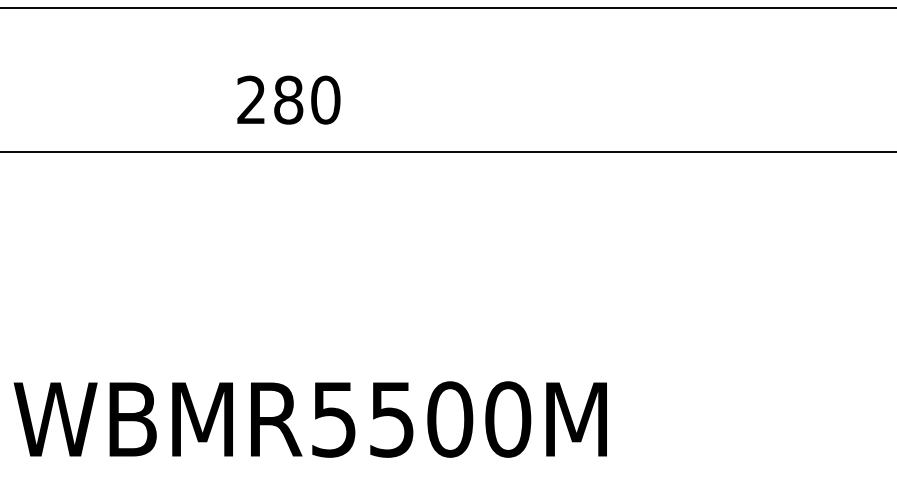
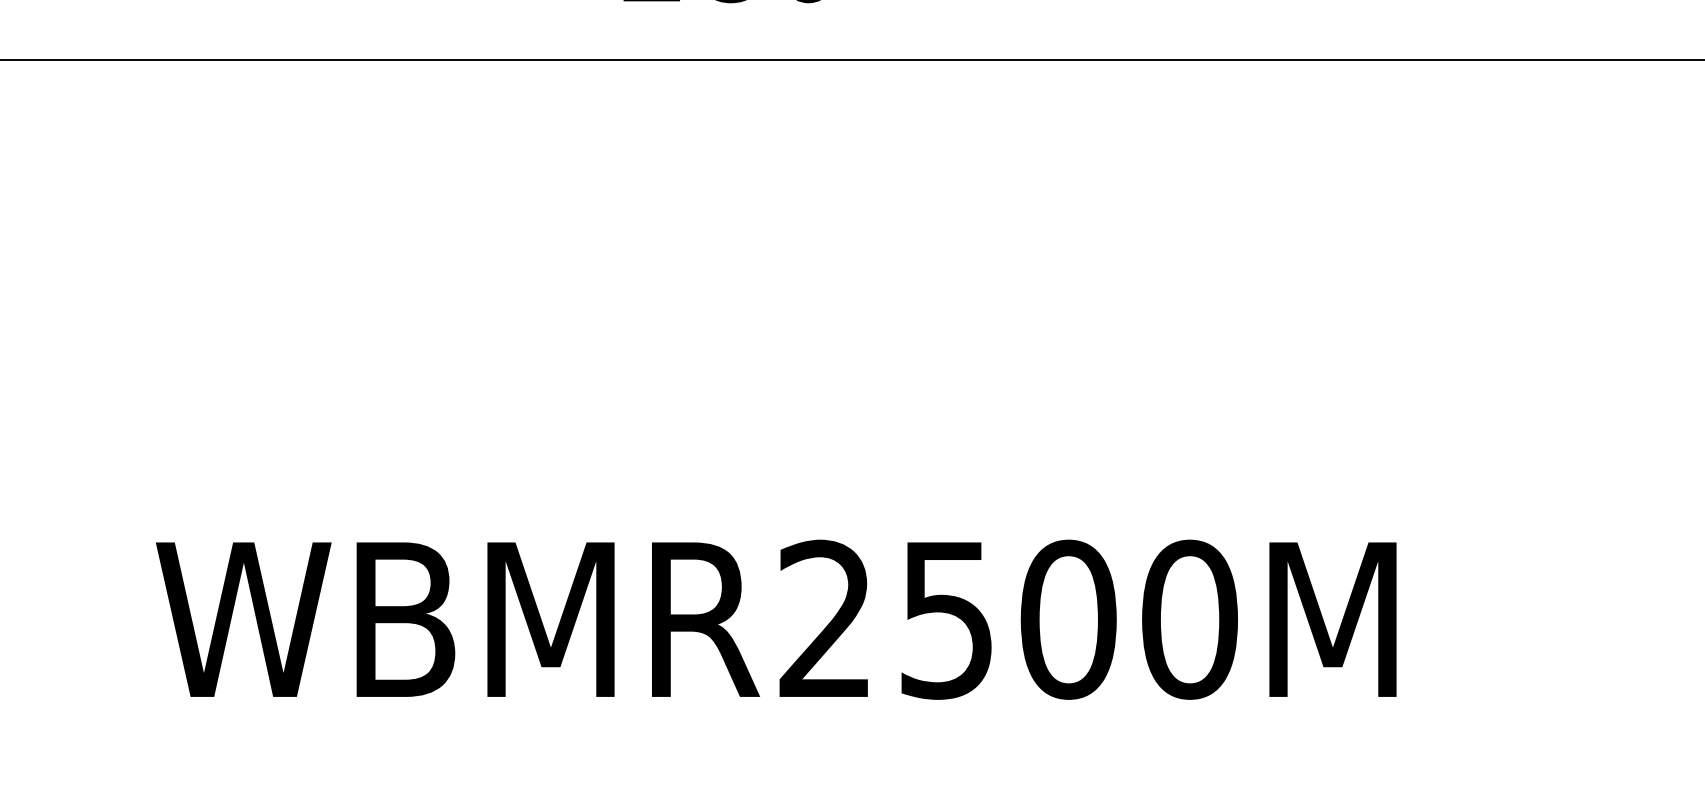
text: (333, 419) -> (824, 619), WBMR5500M -> WBMR2500M

